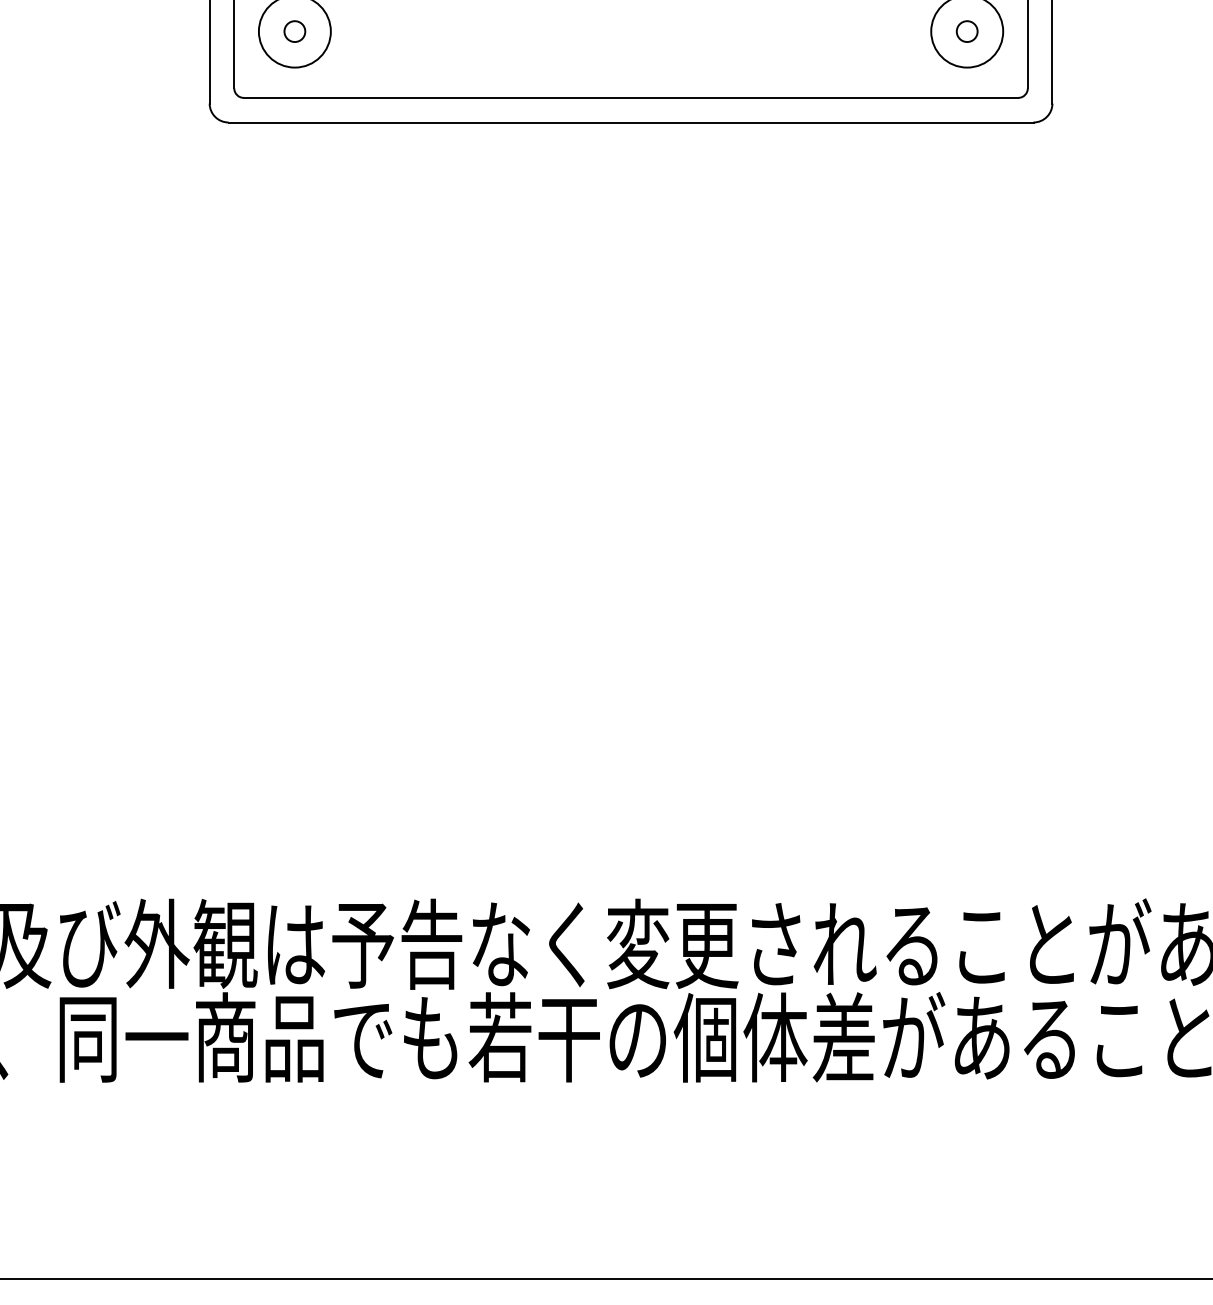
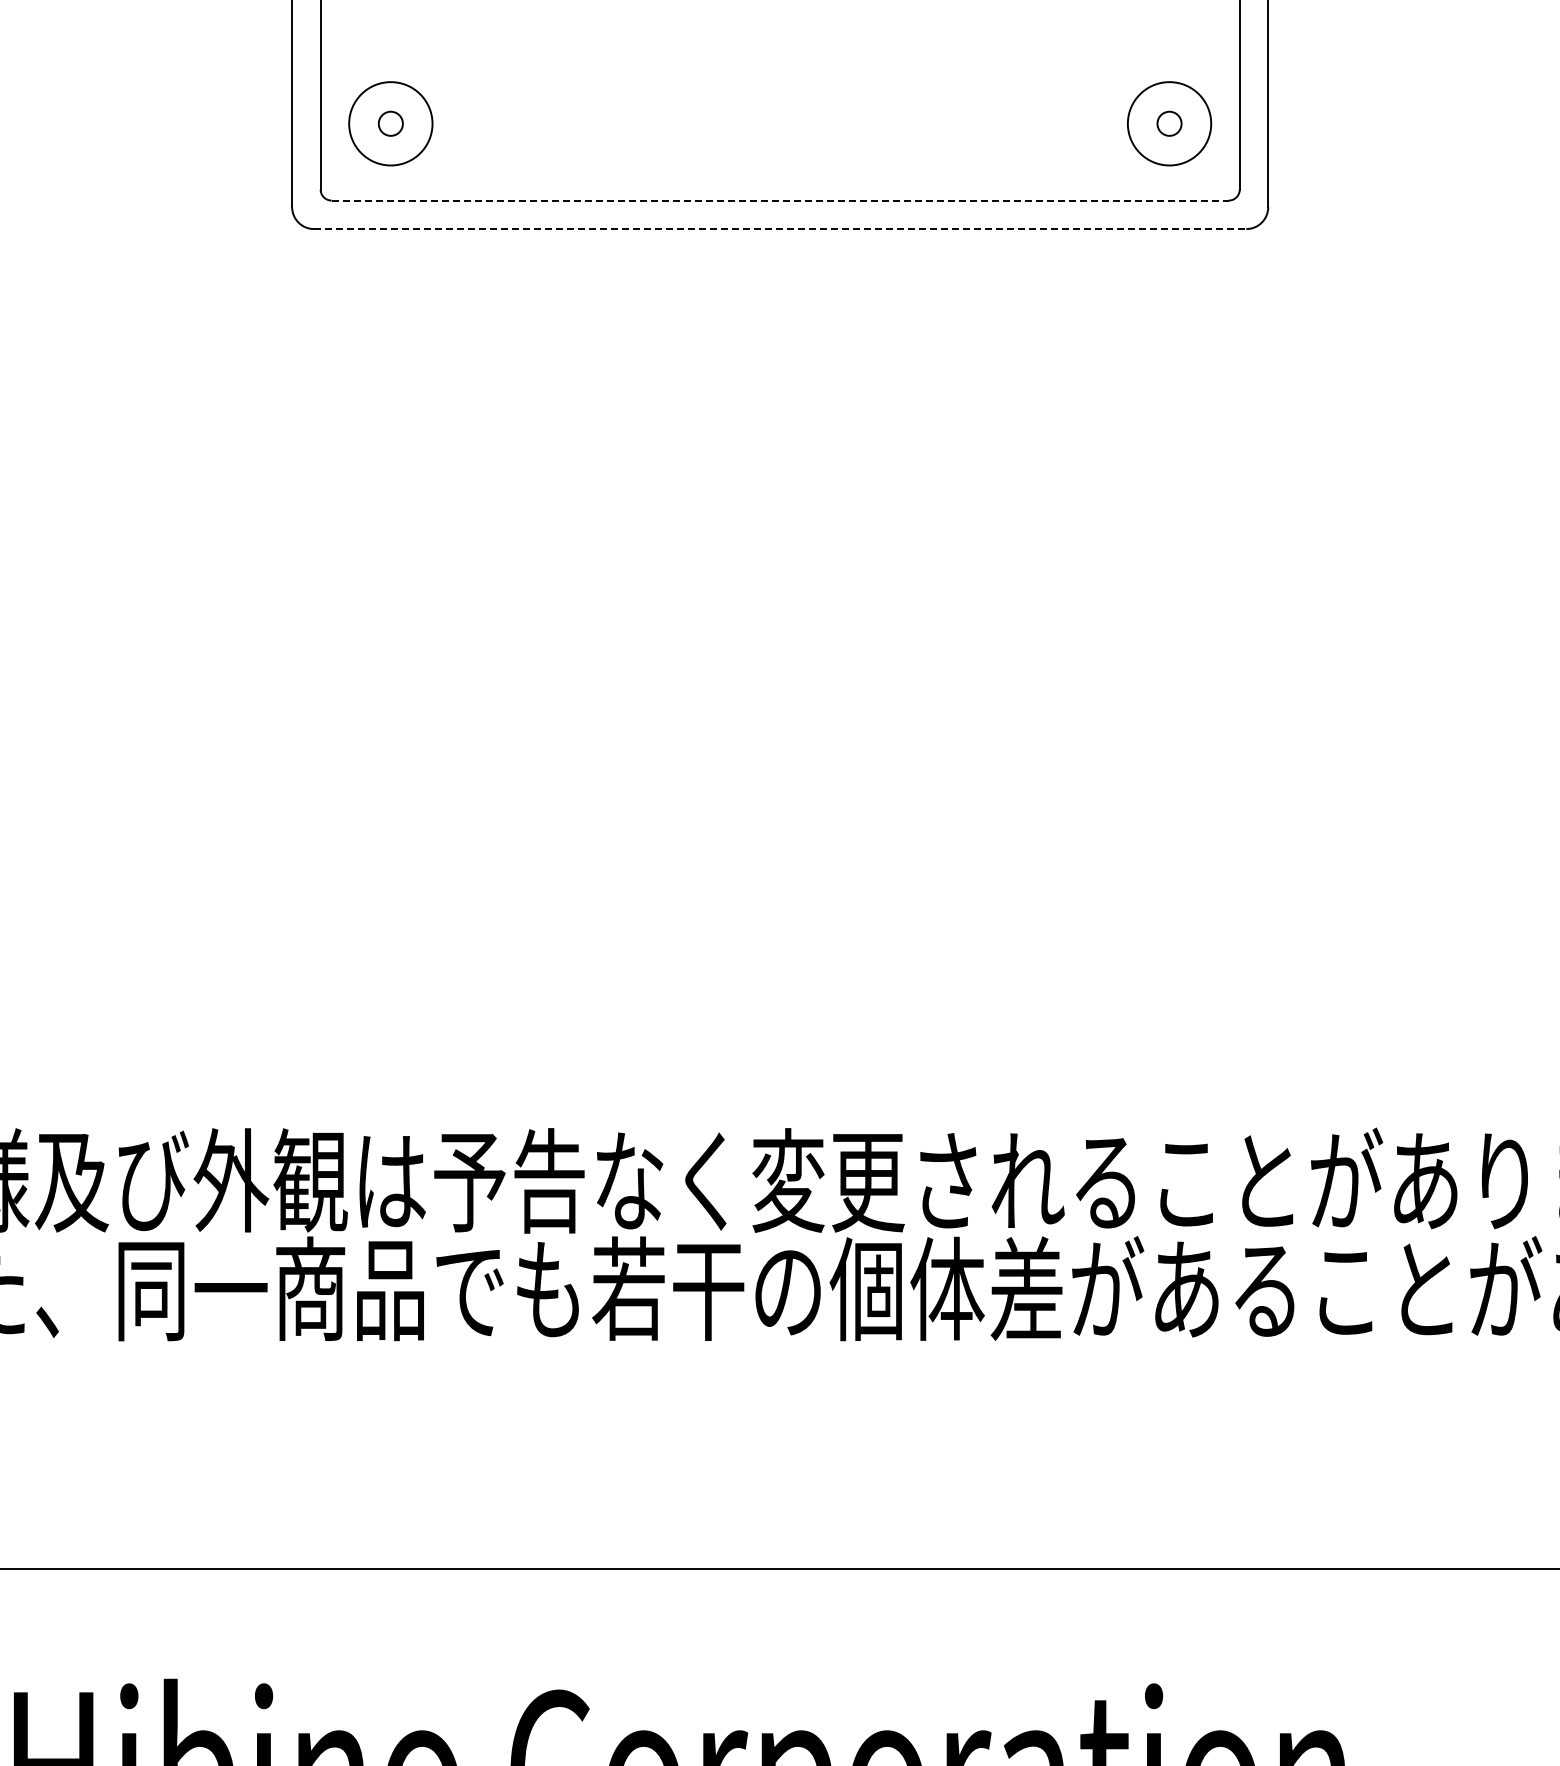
line: (631, 97) -> (780, 200), solid -> dashed
line: (631, 122) -> (780, 229), solid -> dashed

